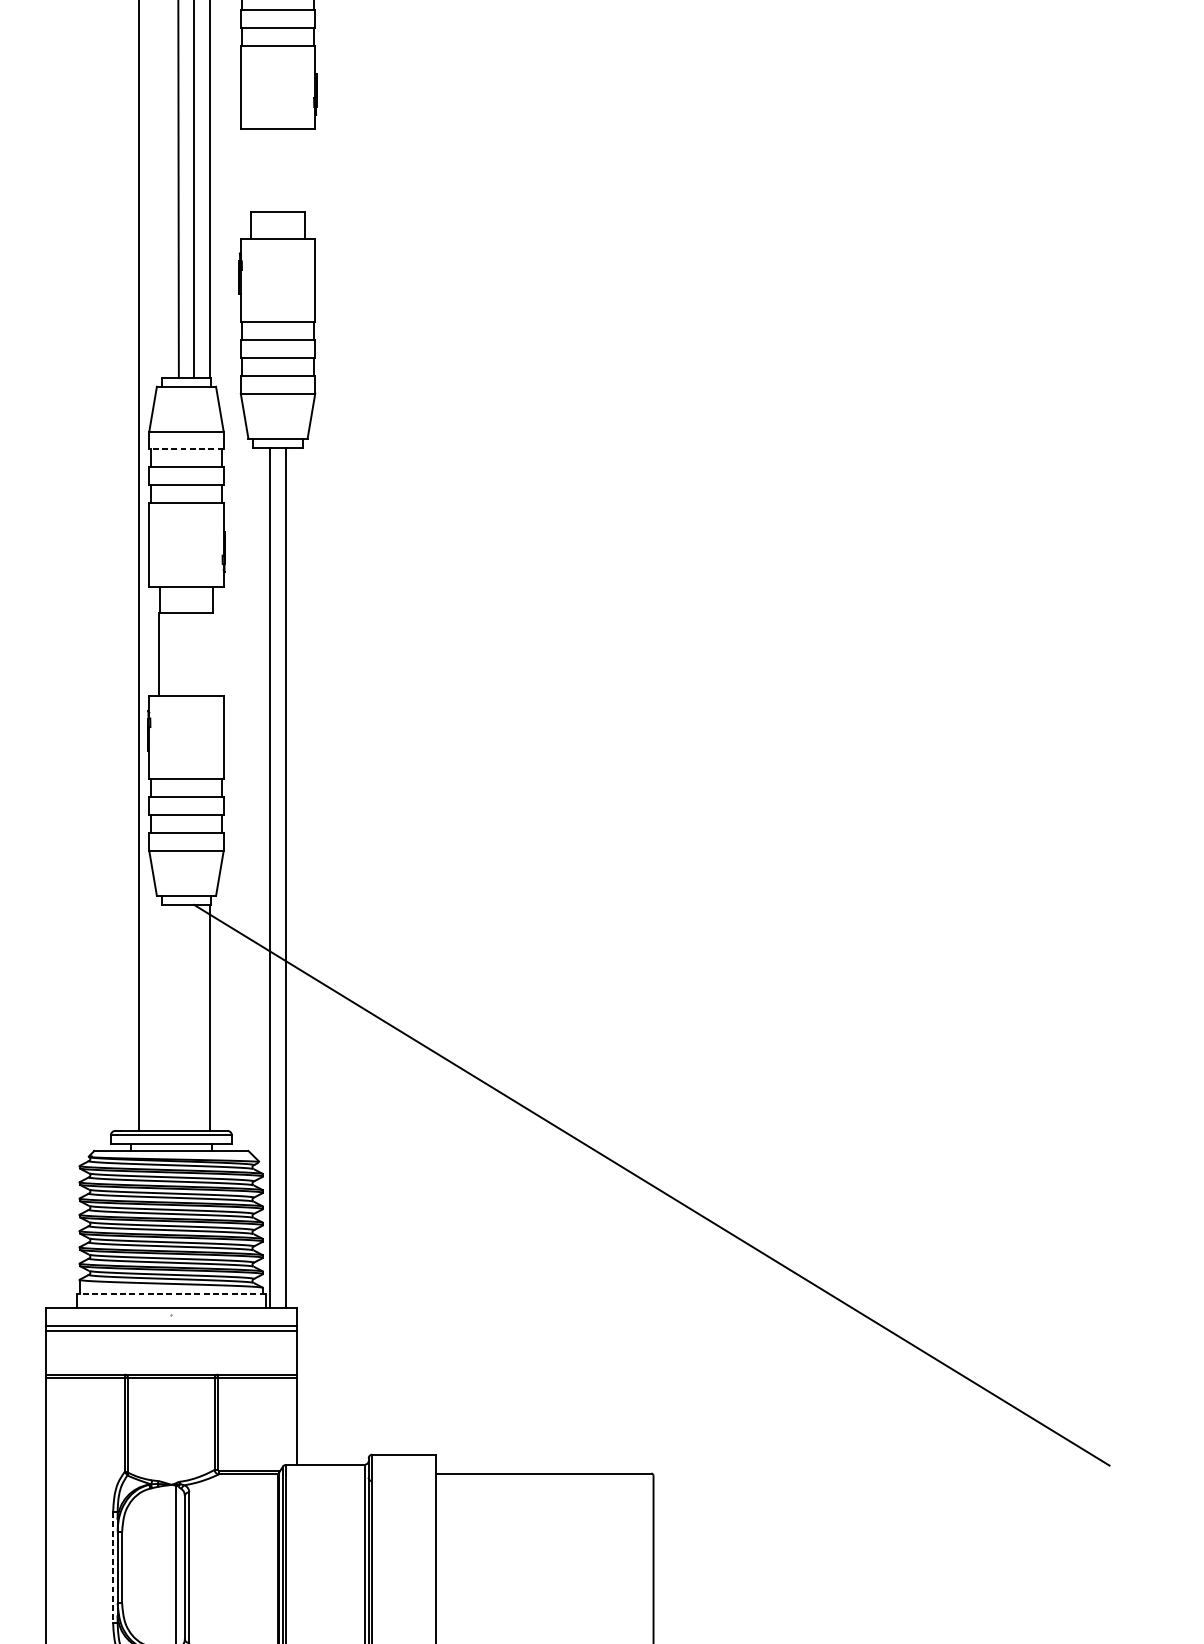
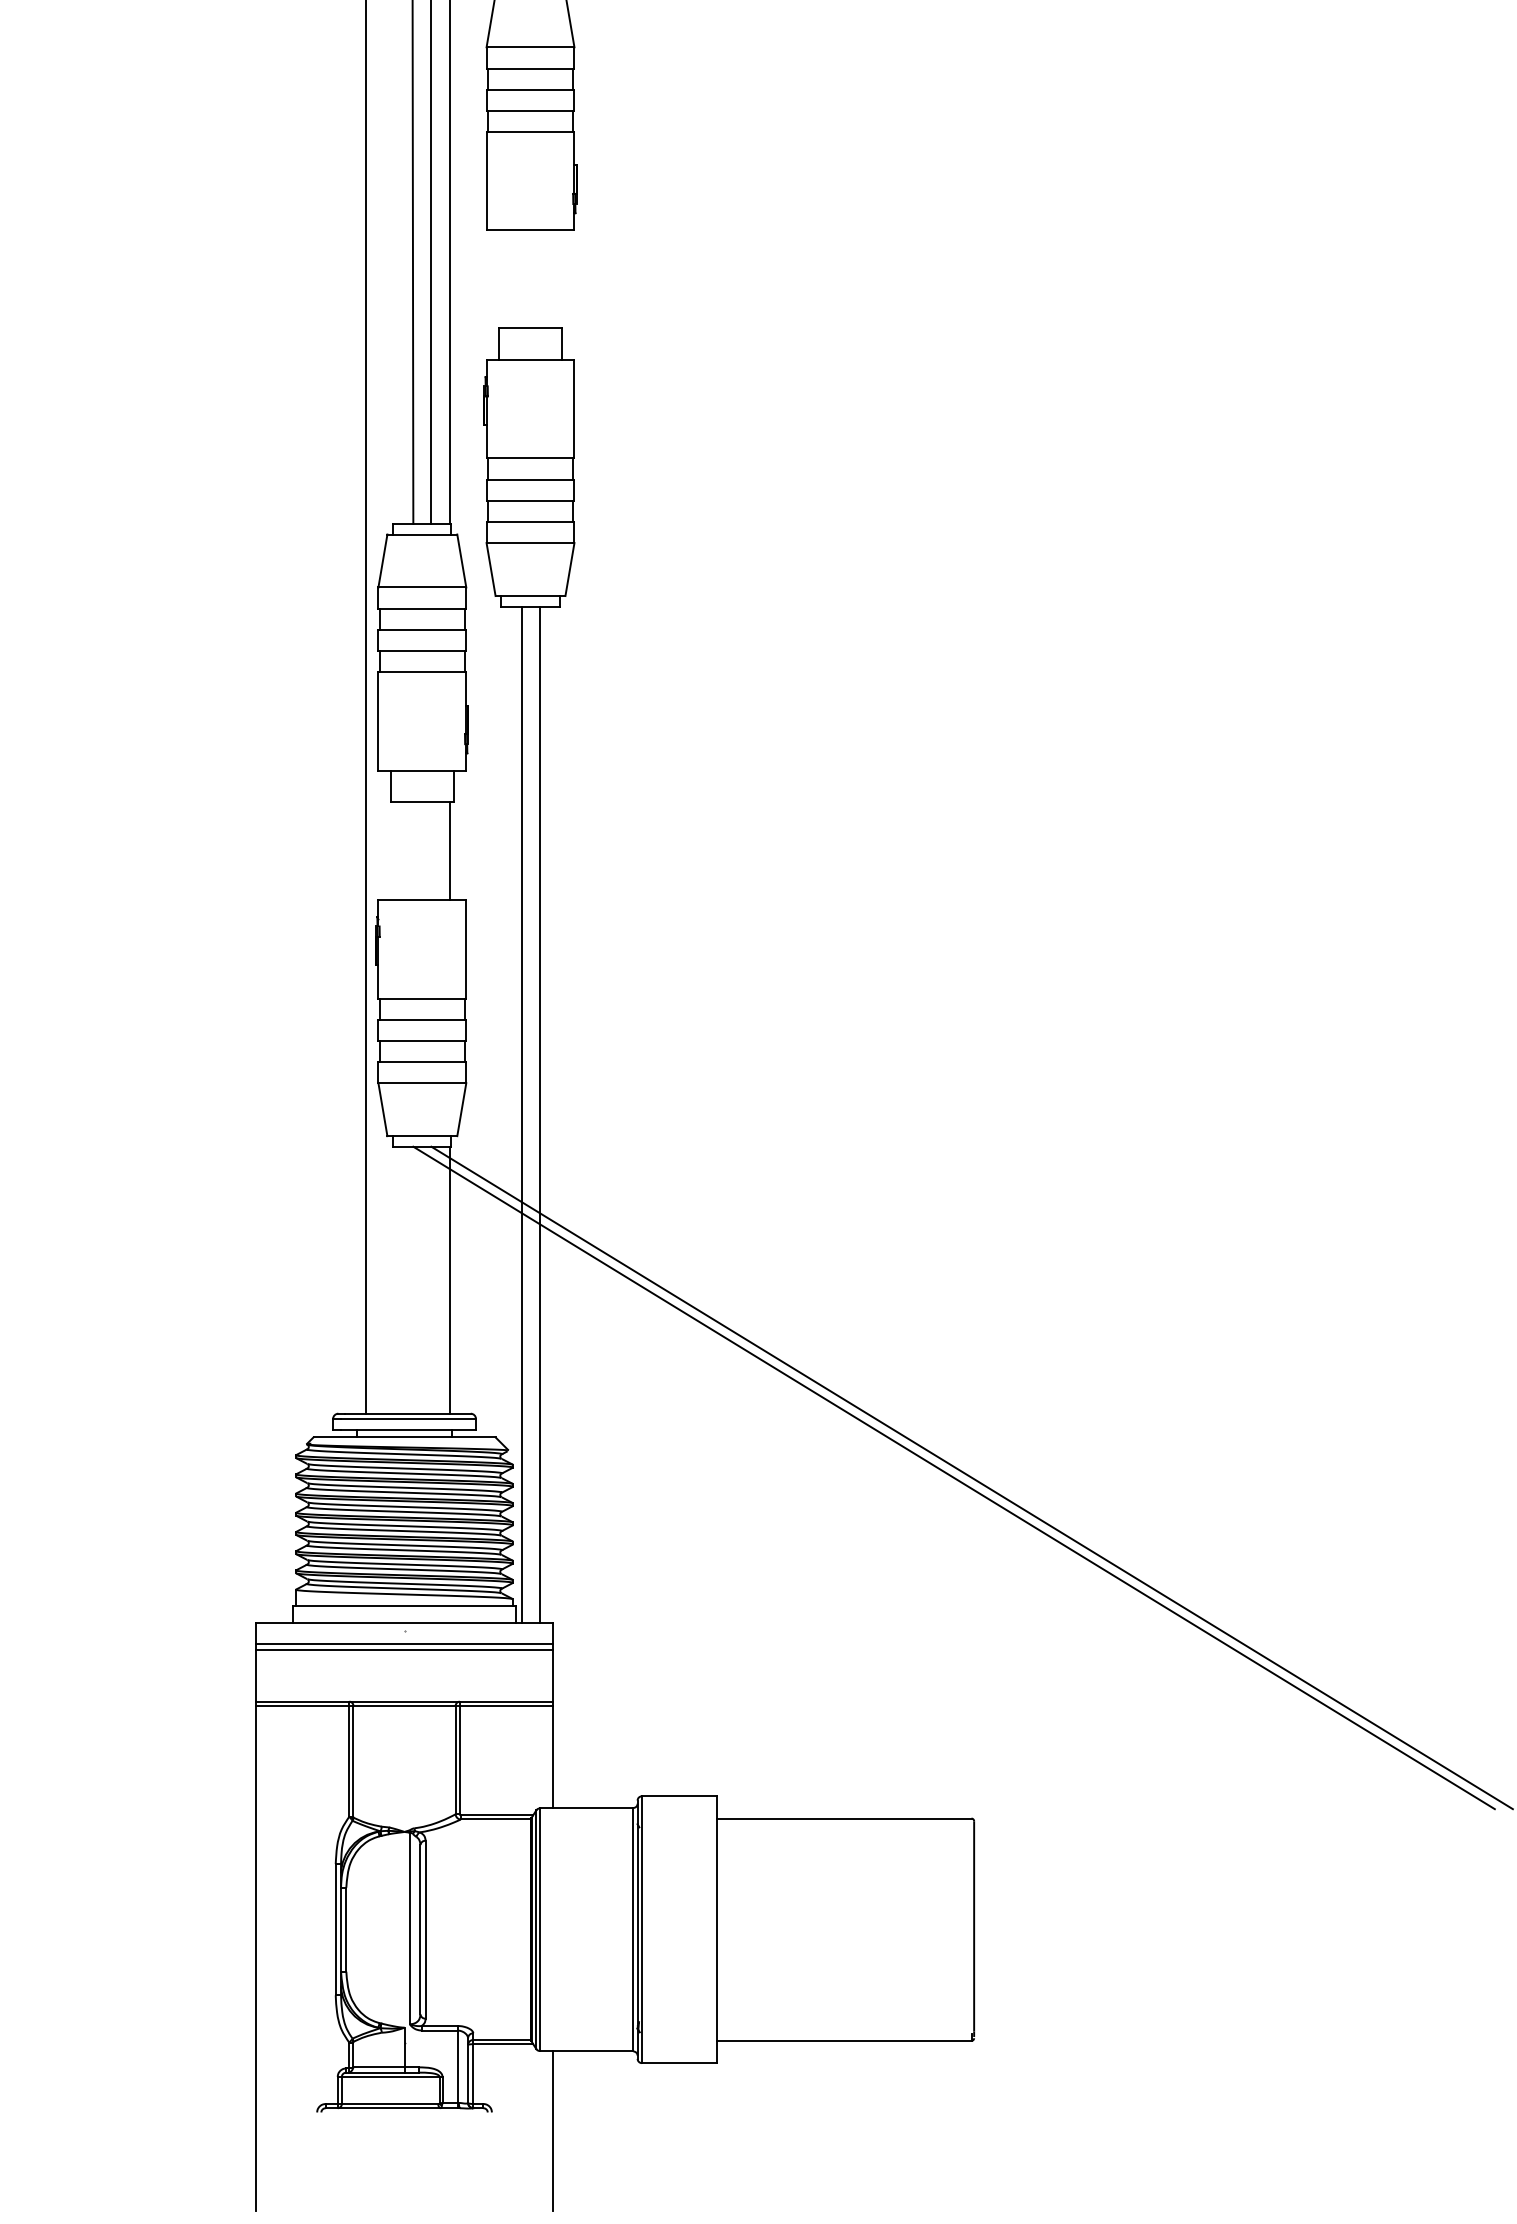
line: (186, 449) -> (422, 608), dashed -> solid
line: (158, 655) -> (450, 851), moved
line: (636, 1184) -> (953, 1477), added
line: (171, 1293) -> (404, 1605), dashed -> solid
line: (112, 1567) -> (335, 1929), dashed -> solid

